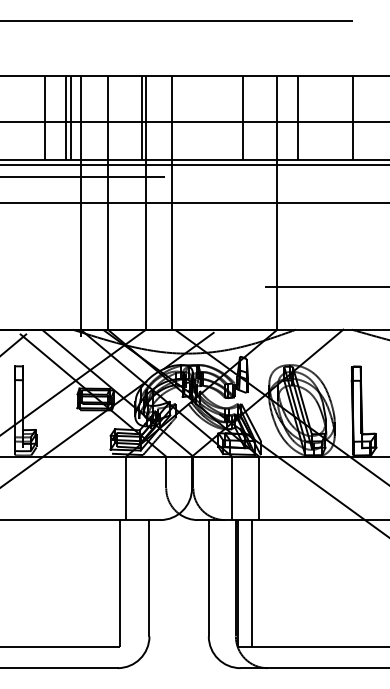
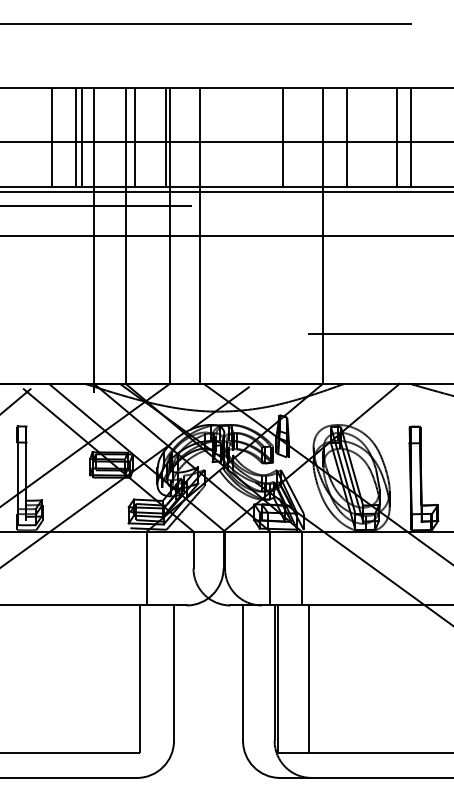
line: (115, 118) -> (134, 137), added
line: (340, 118) -> (396, 137), added
line: (252, 583) -> (309, 679), moved

